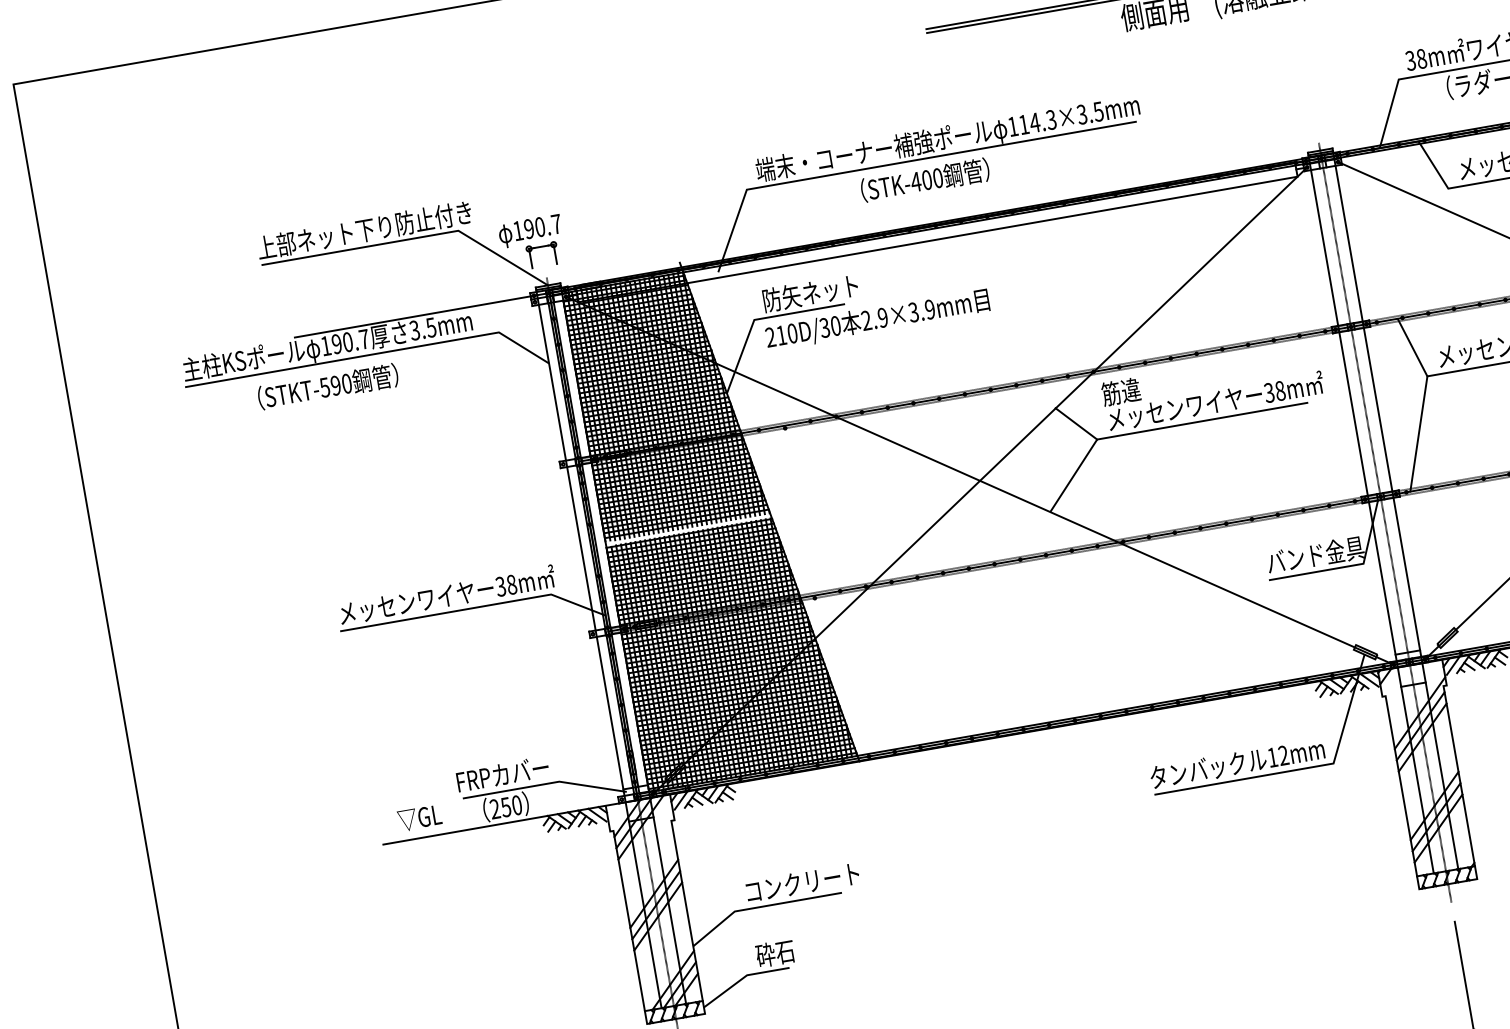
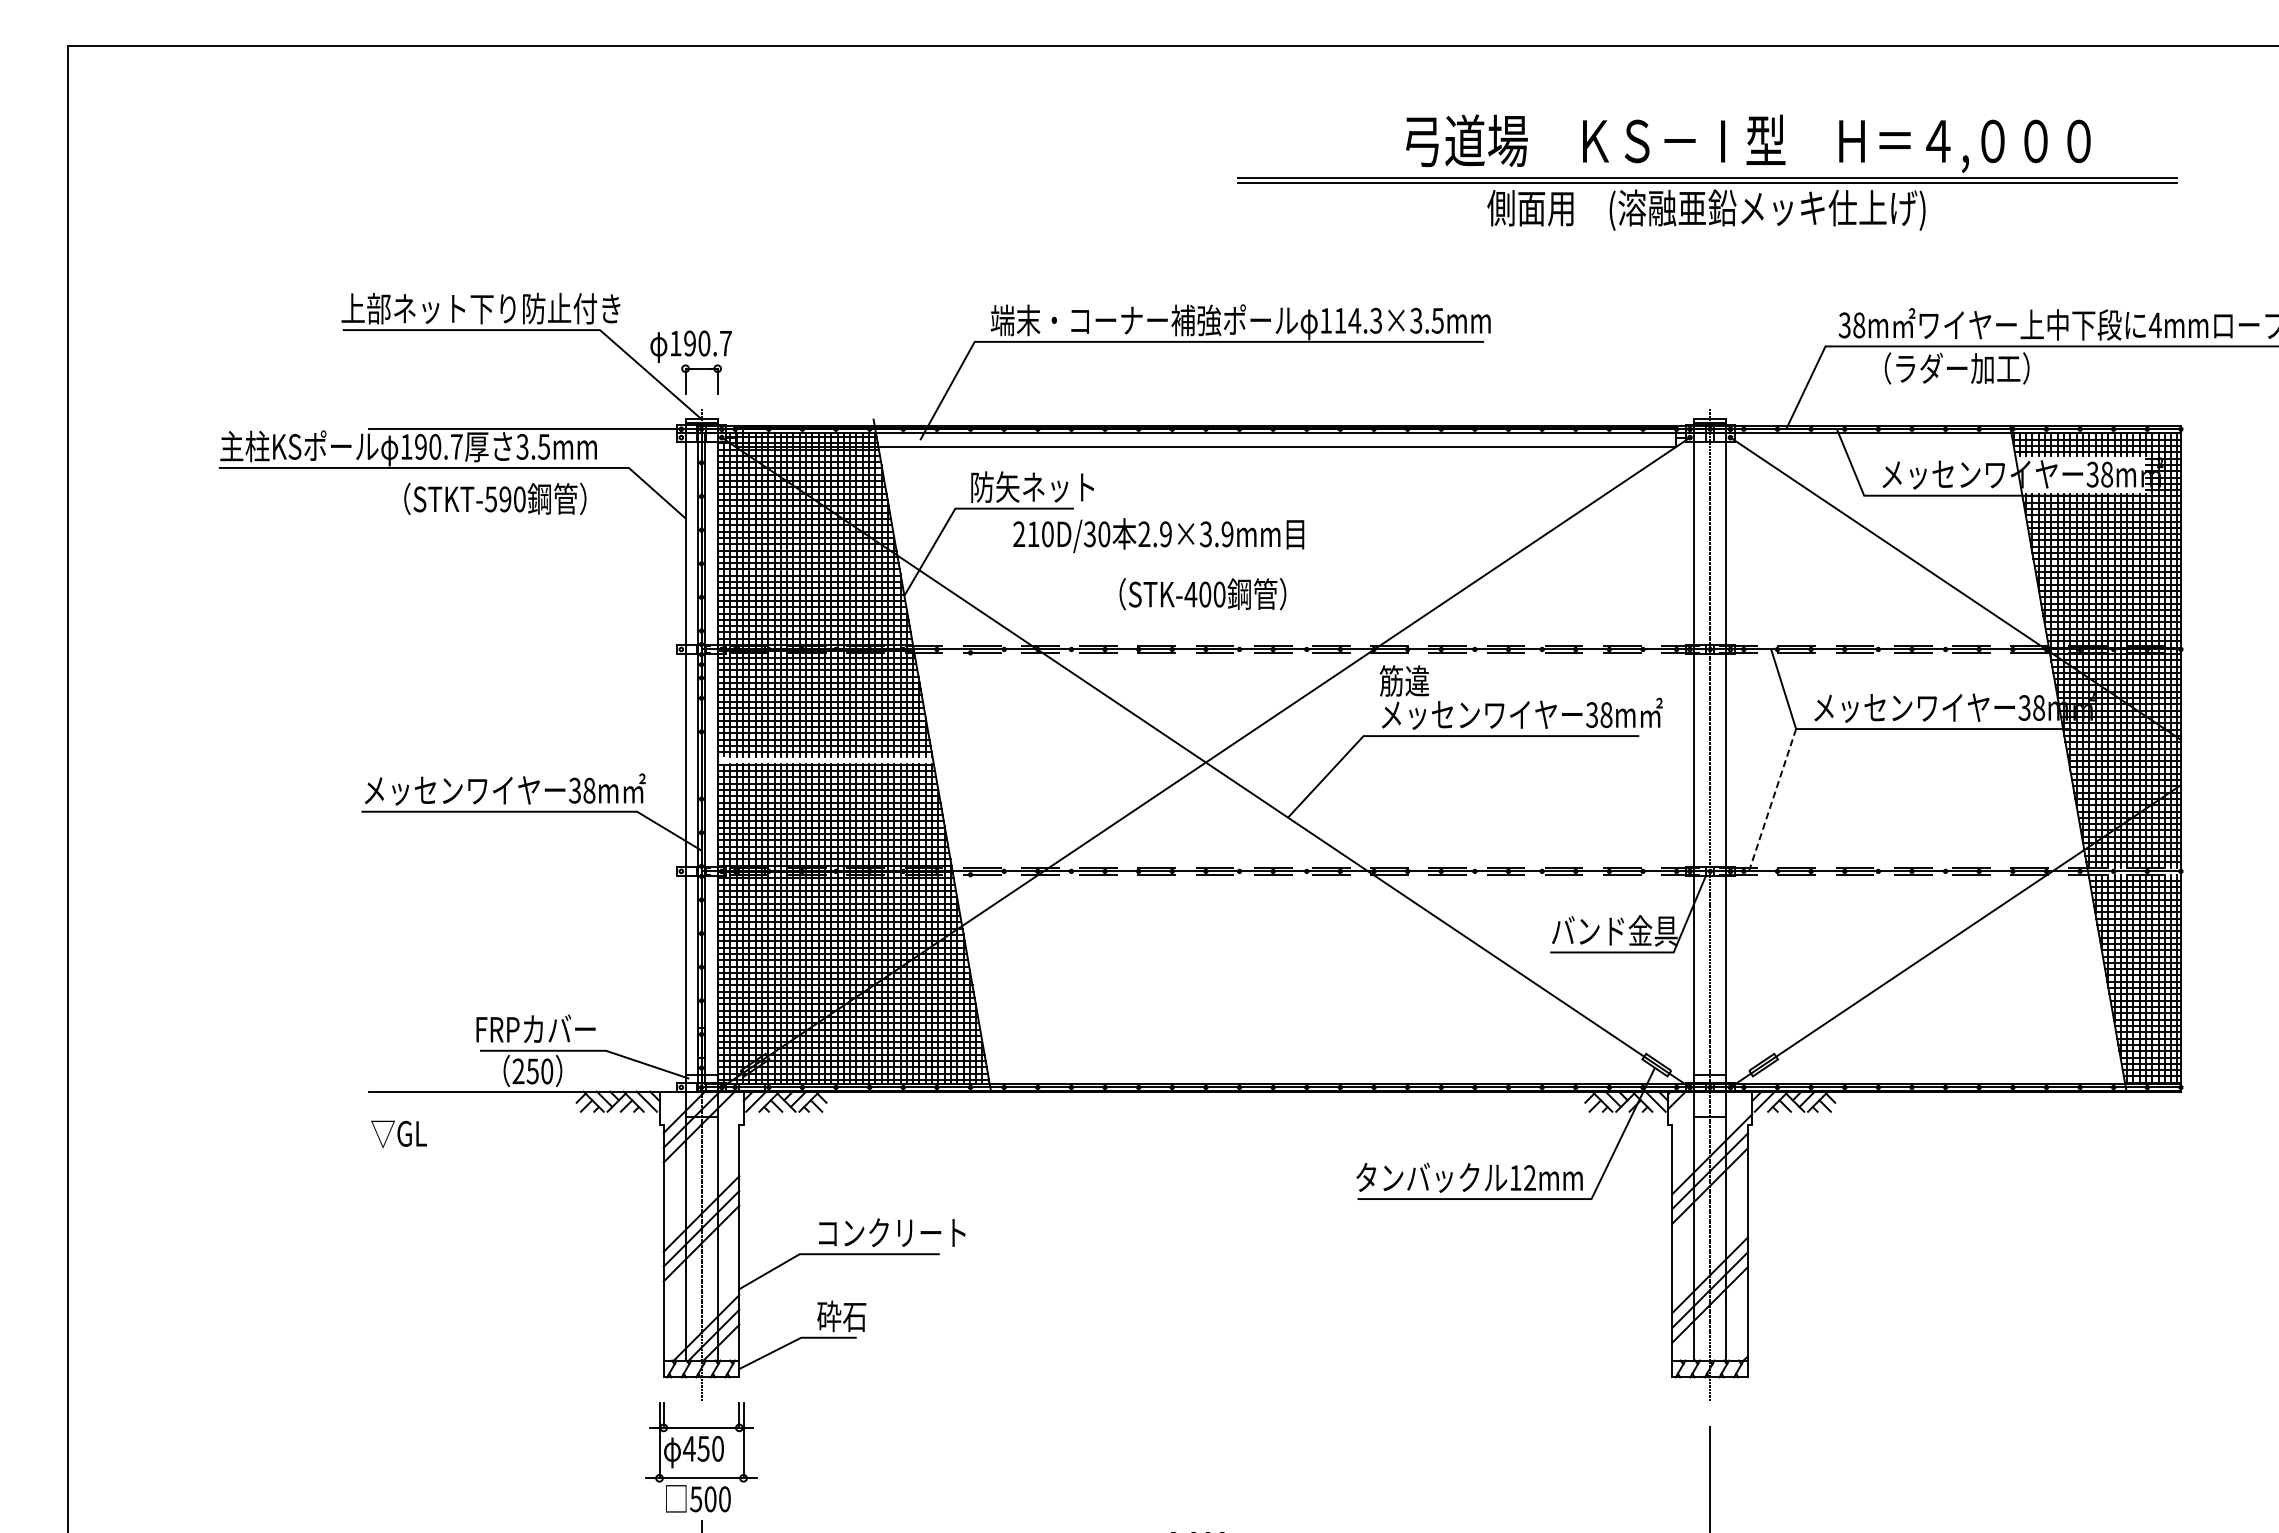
text: (924, 180) -> (1202, 594), moved
text: (877, 319) -> (1158, 535), moved
text: (328, 386) -> (495, 498), moved
line: (1076, 423) -> (1340, 711), removed
line: (1418, 434) -> (1772, 800), solid -> dashed
text: (419, 818) -> (398, 1134), moved

